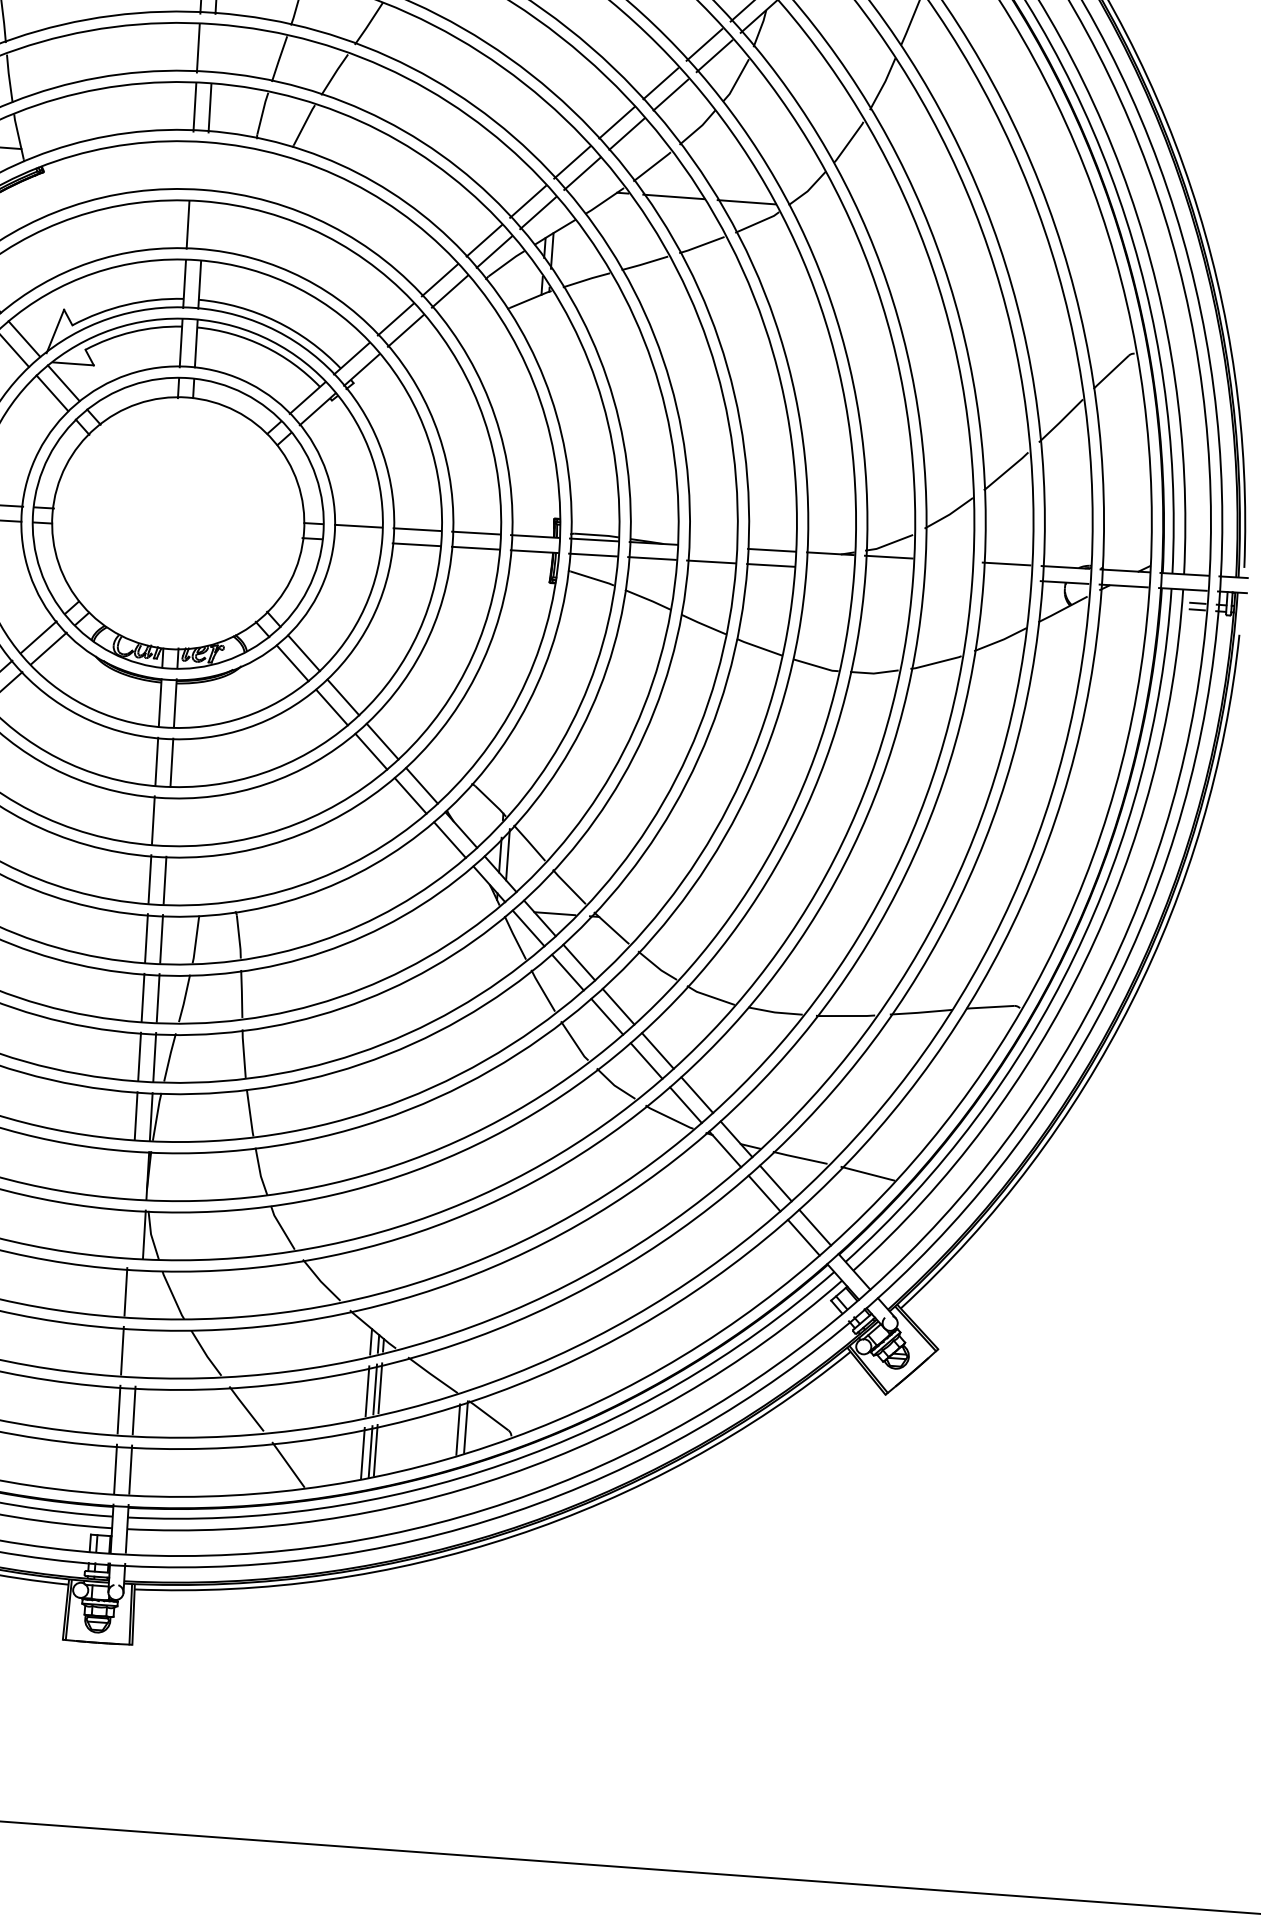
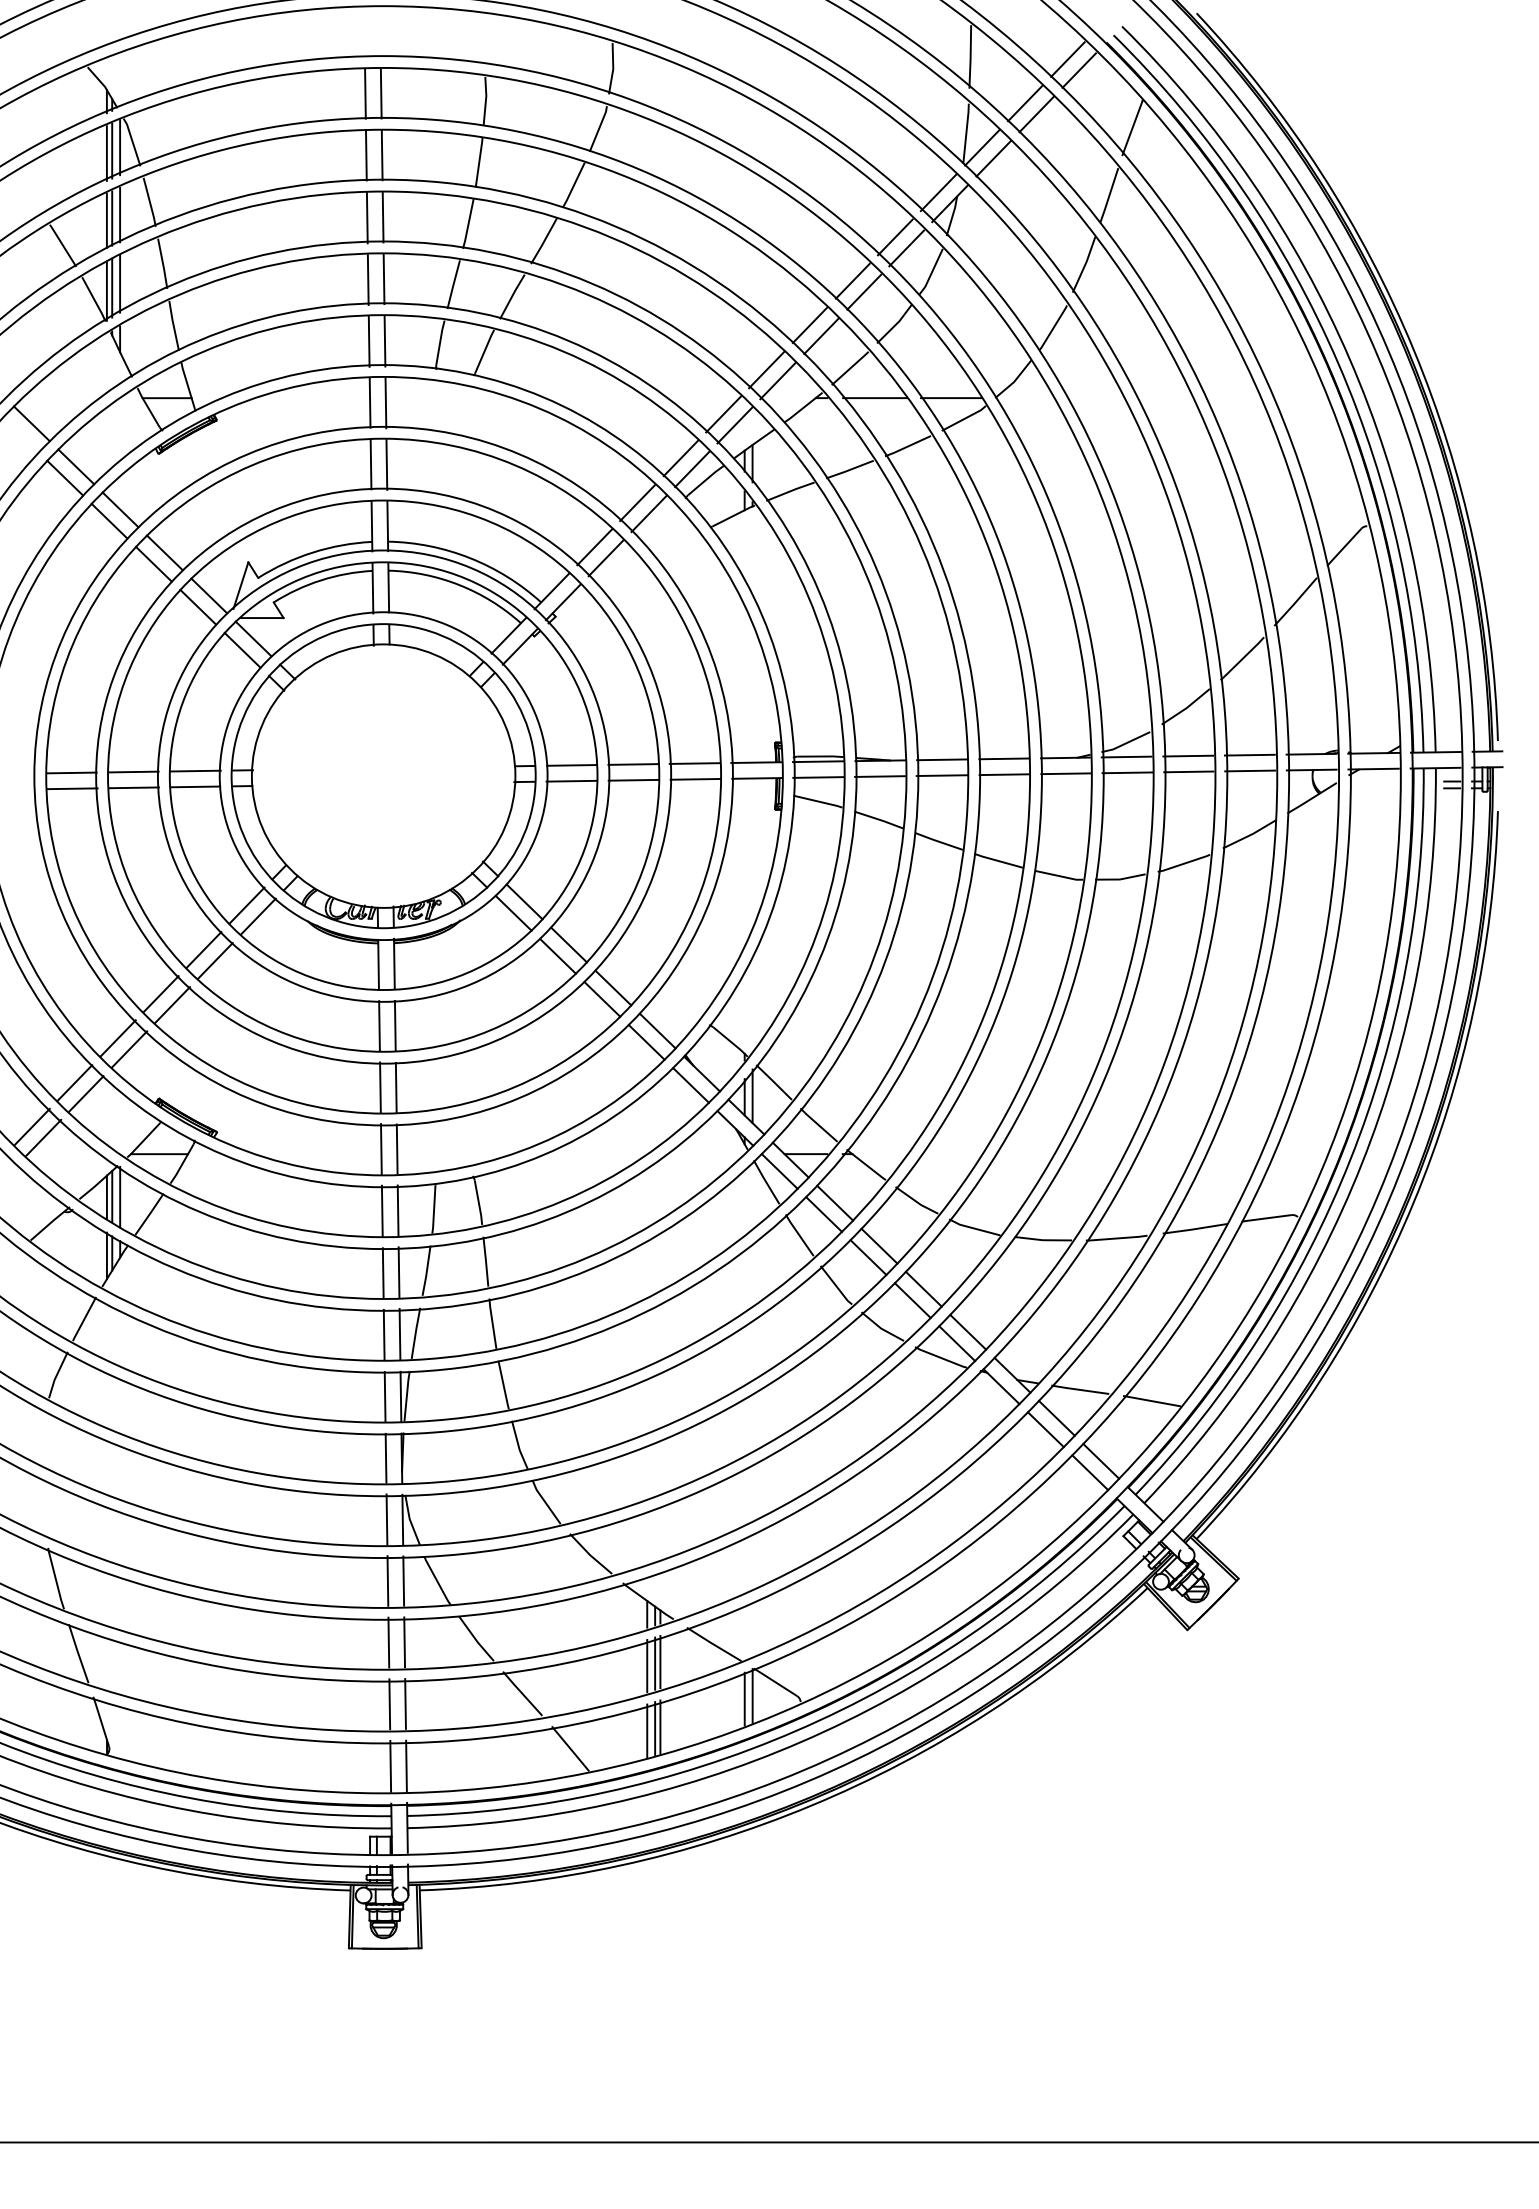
line: (212, 49) -> (383, 279), added
line: (190, 165) -> (369, 402), added
line: (206, 167) -> (385, 403), added
line: (202, 226) -> (386, 464), added
line: (357, 540) -> (571, 780), added
line: (712, 546) -> (942, 759), added
line: (947, 560) -> (1188, 755), added
line: (829, 568) -> (1065, 773), added
line: (888, 571) -> (1127, 772), added
line: (946, 575) -> (1188, 771), added
line: (1005, 578) -> (1249, 770), added
line: (167, 821) -> (395, 1087), added
line: (132, 1173) -> (385, 1457), added
line: (128, 1233) -> (386, 1519), added
line: (140, 1292) -> (403, 1580), added
line: (137, 1351) -> (404, 1642), added

